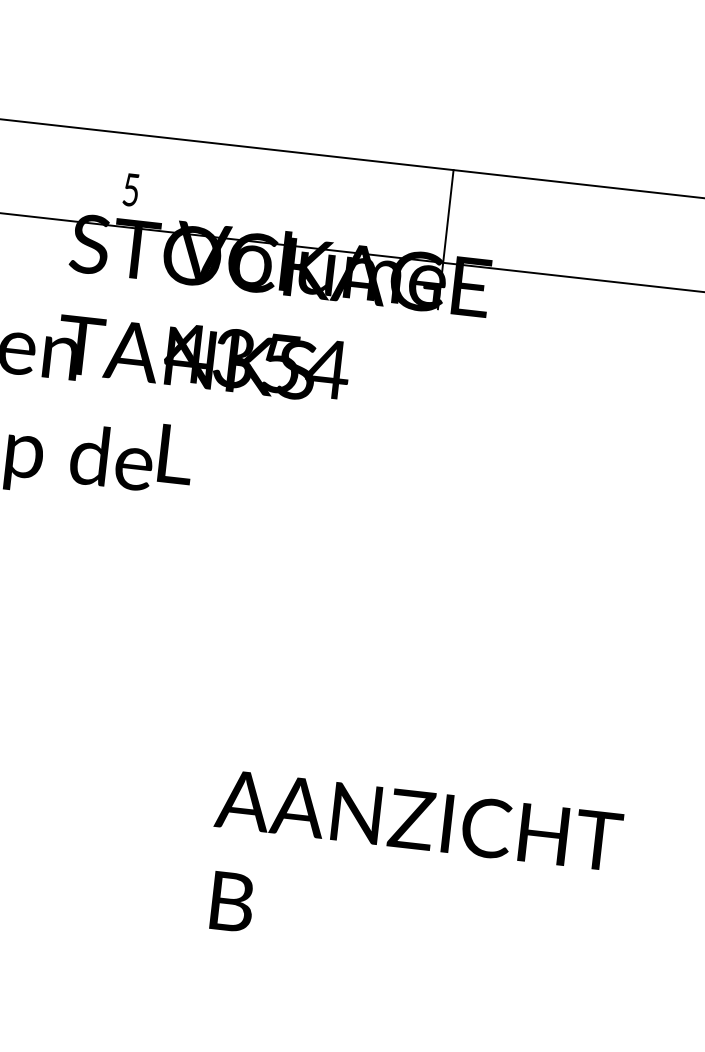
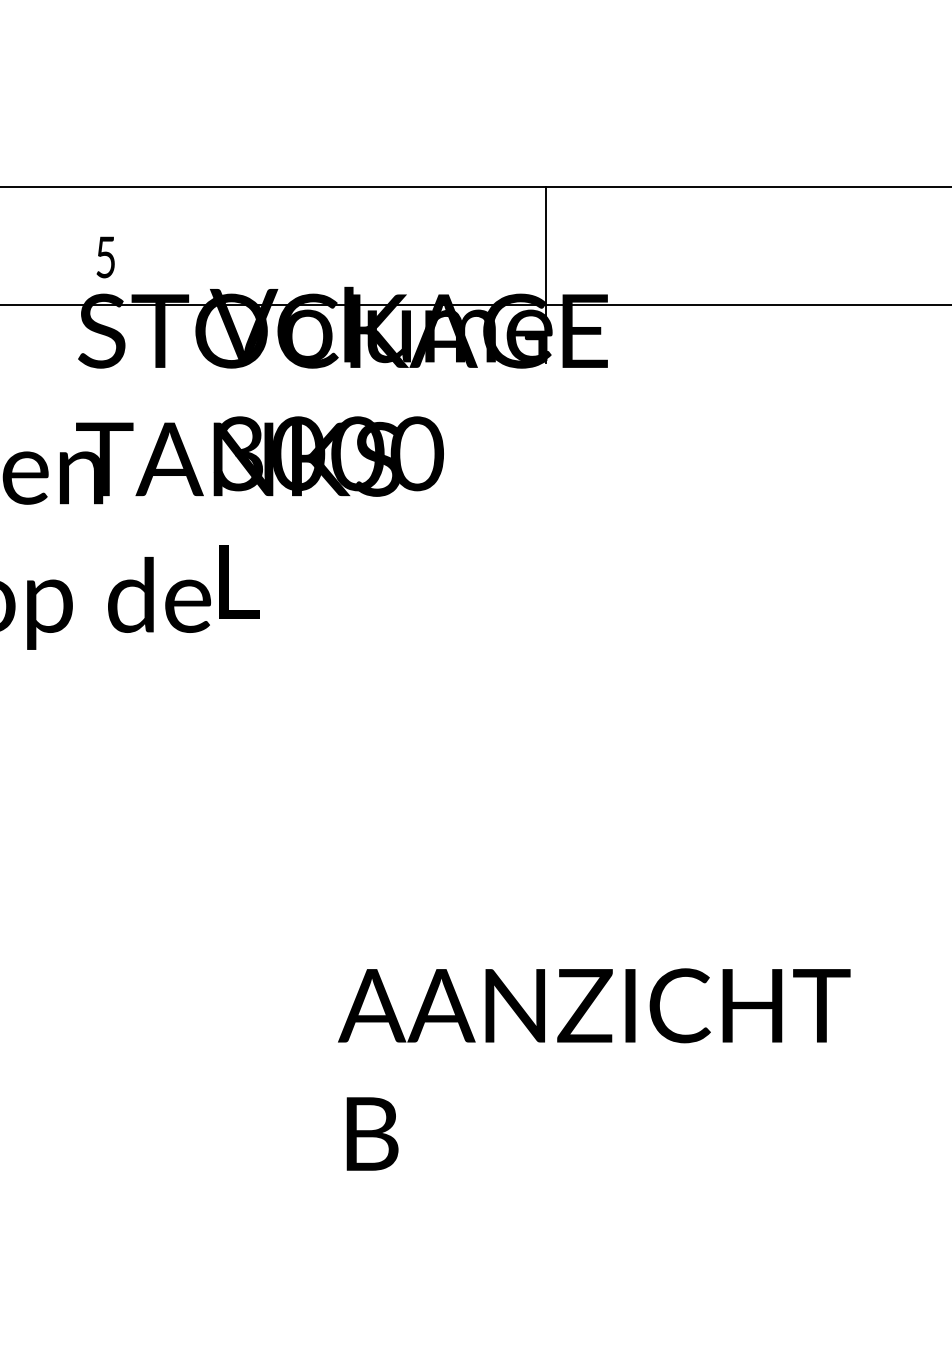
text: (130, 190) -> (105, 257), moved
text: (257, 360) -> (327, 453), 4354 -> 3000

